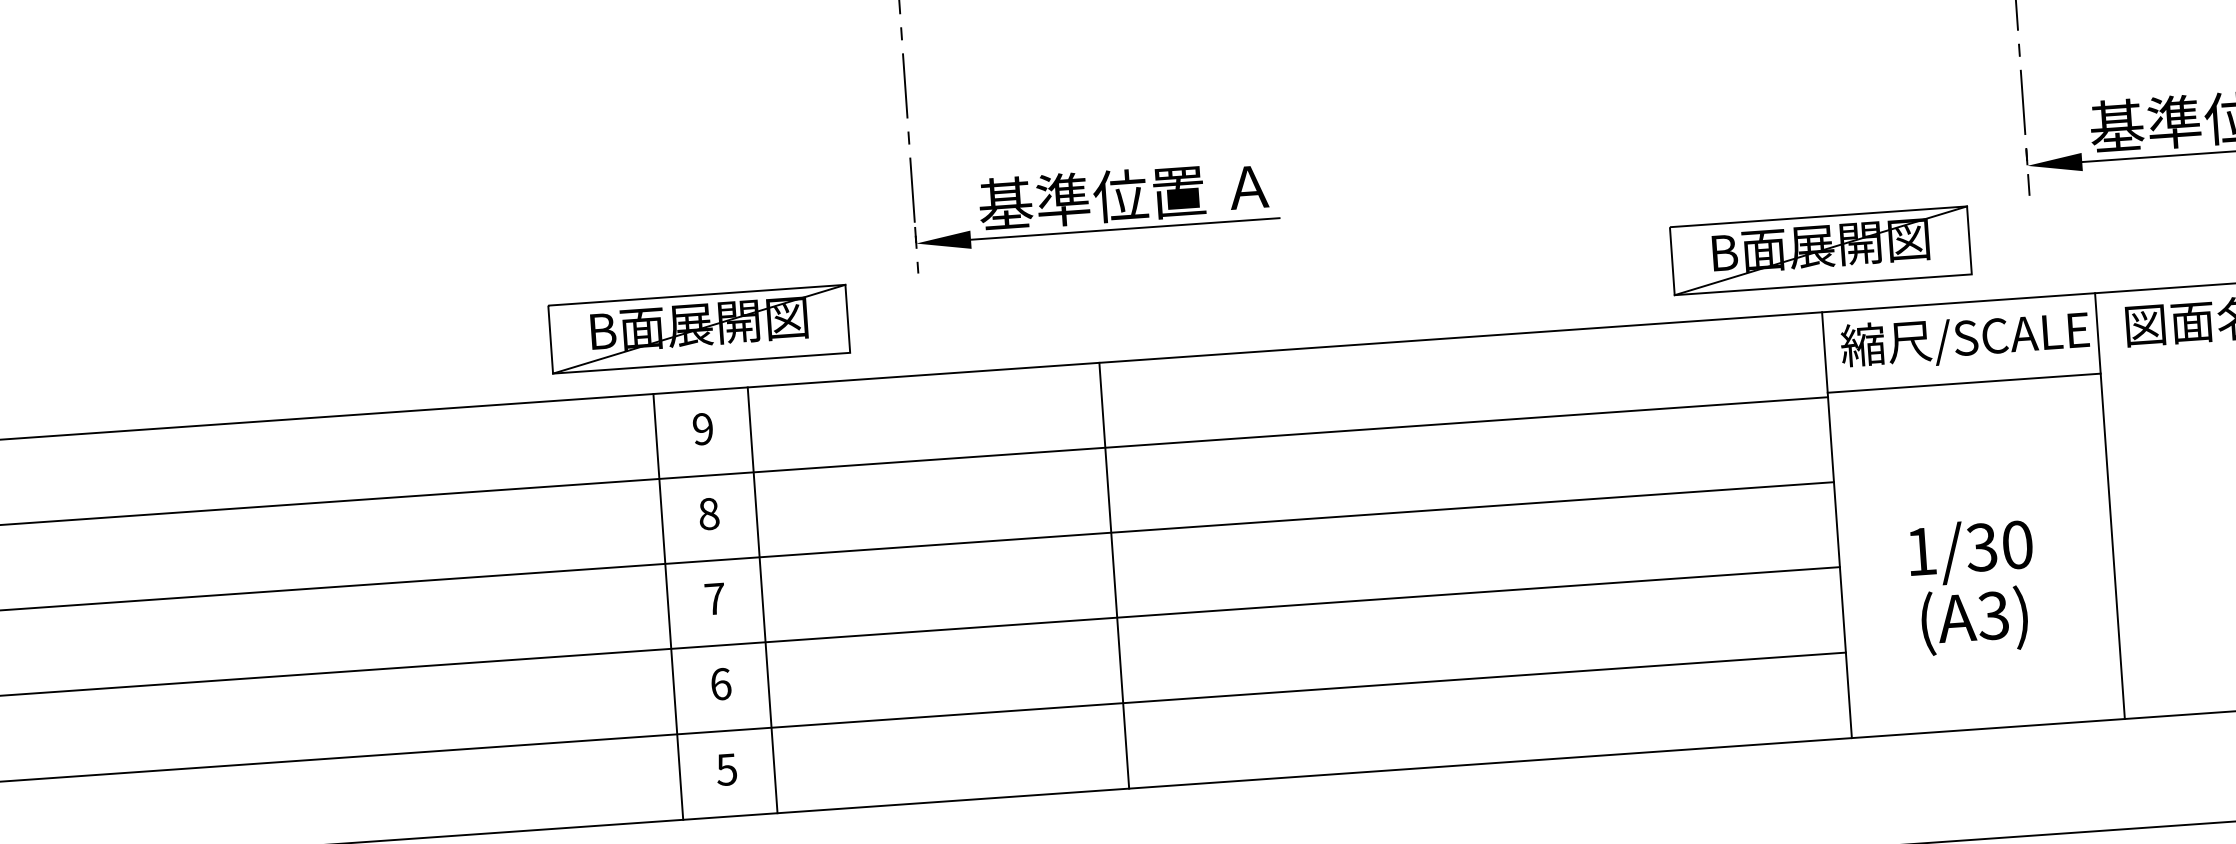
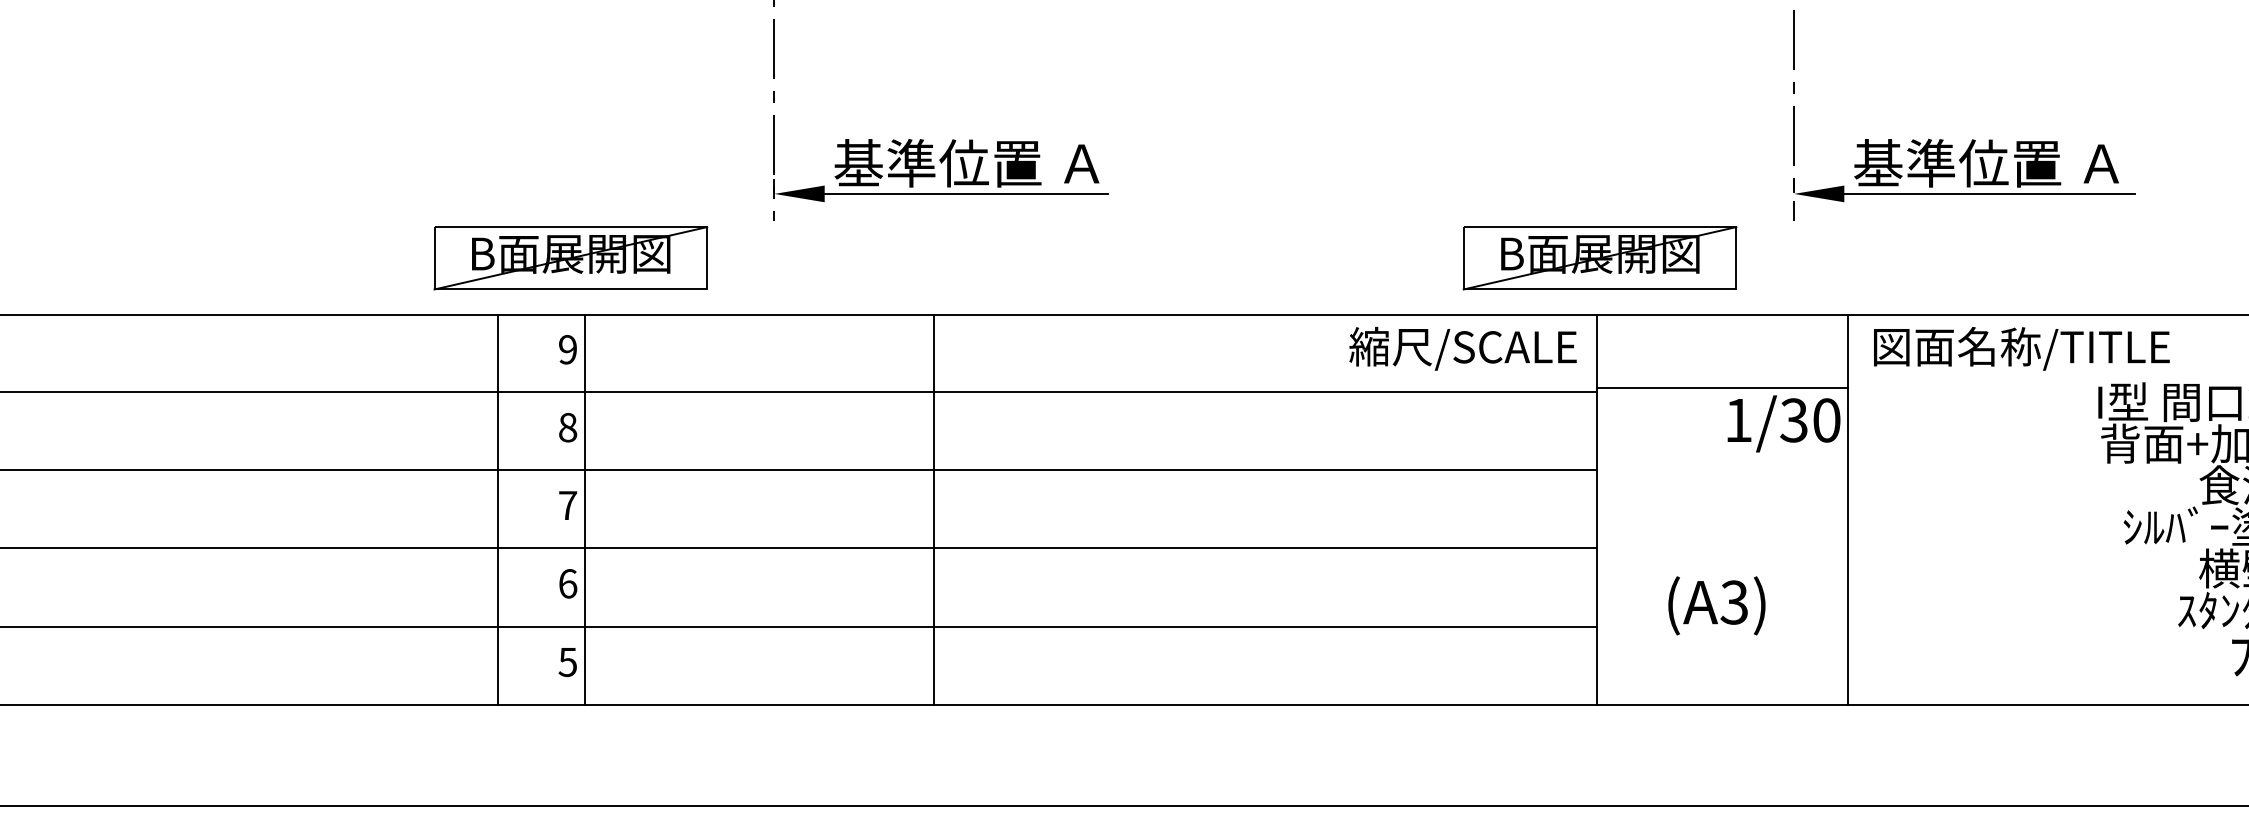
text: (1964, 339) -> (1462, 348), moved
text: (1970, 551) -> (1783, 423), moved
line: (762, 599) -> (585, 509), moved
line: (667, 606) -> (497, 509), moved

